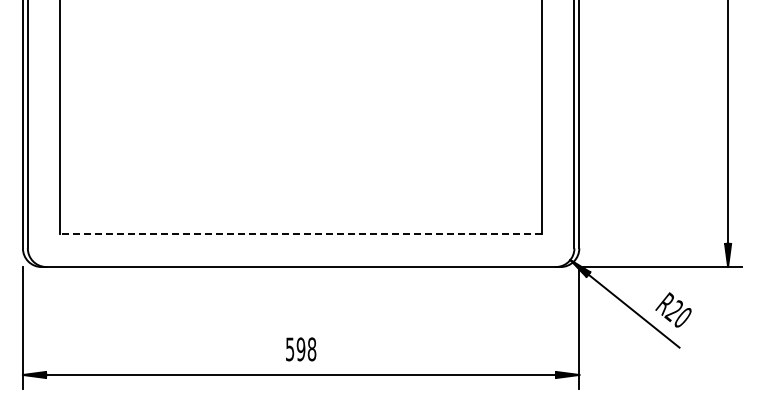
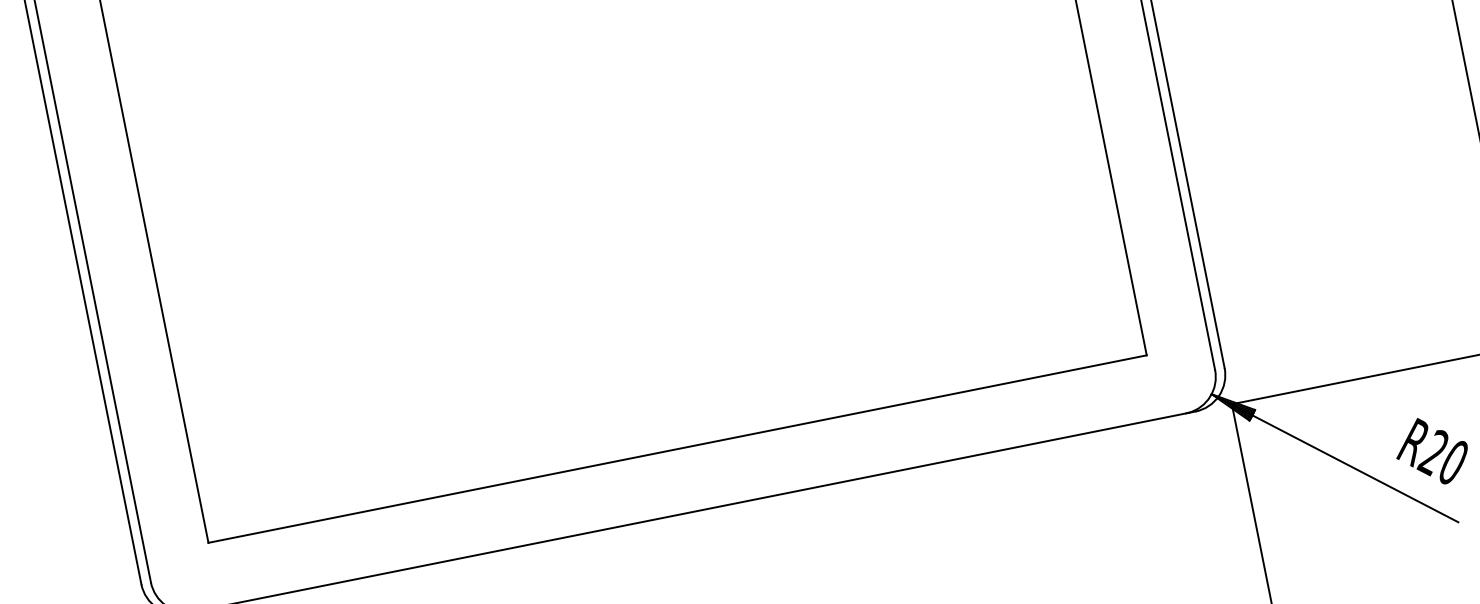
line: (301, 234) -> (678, 449), dashed -> solid

